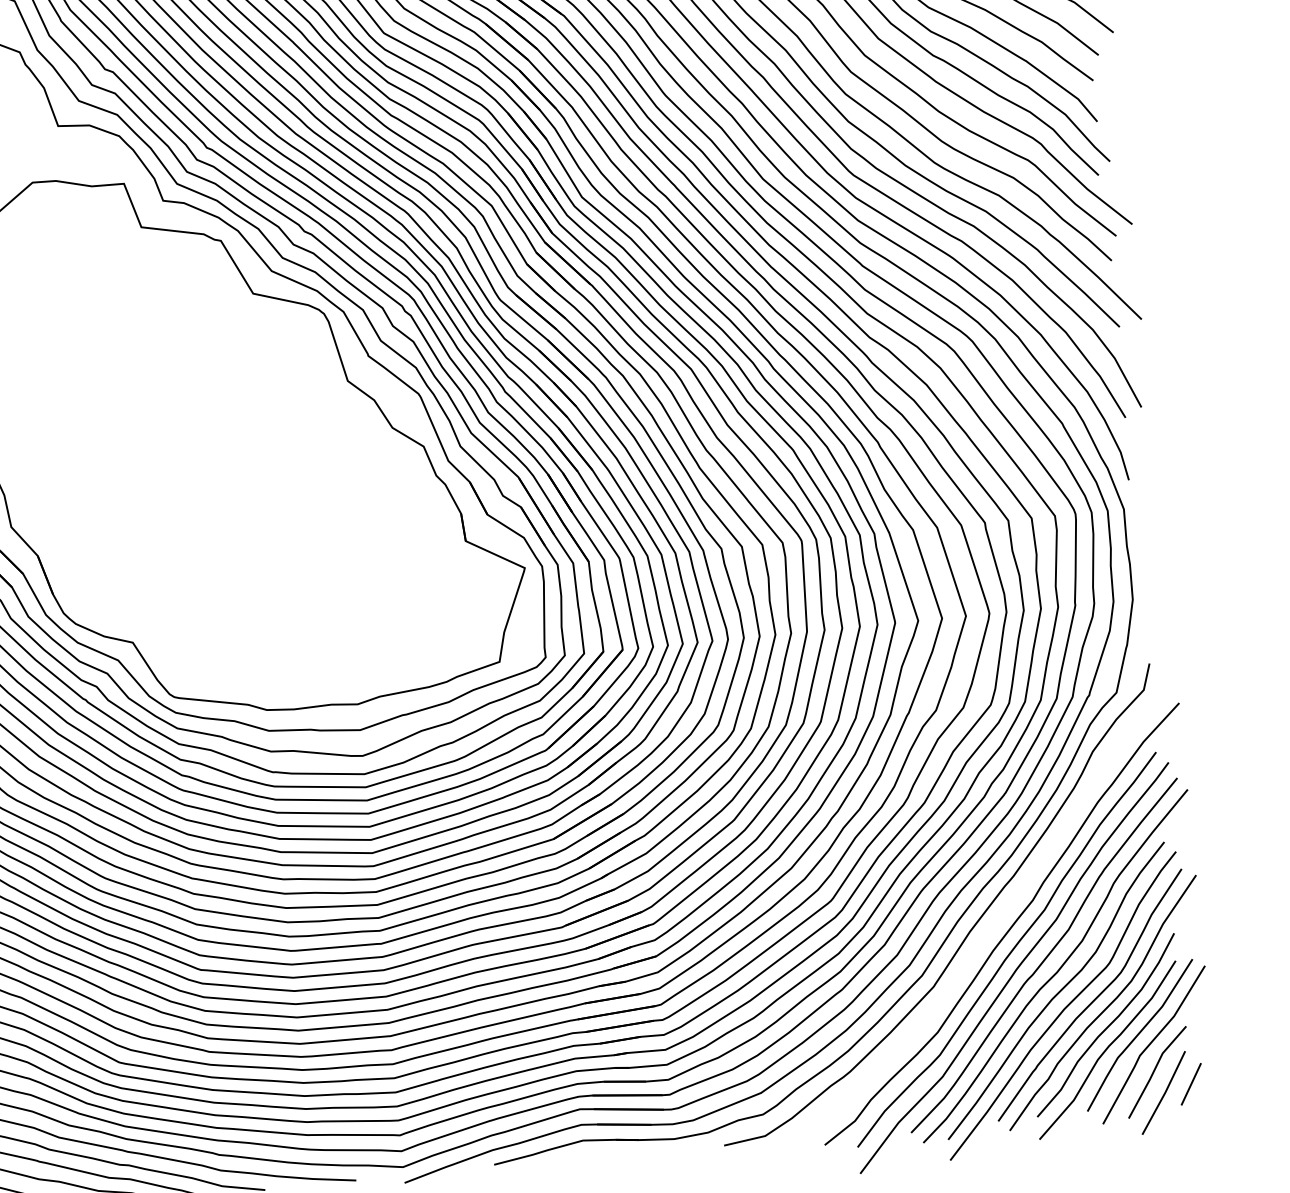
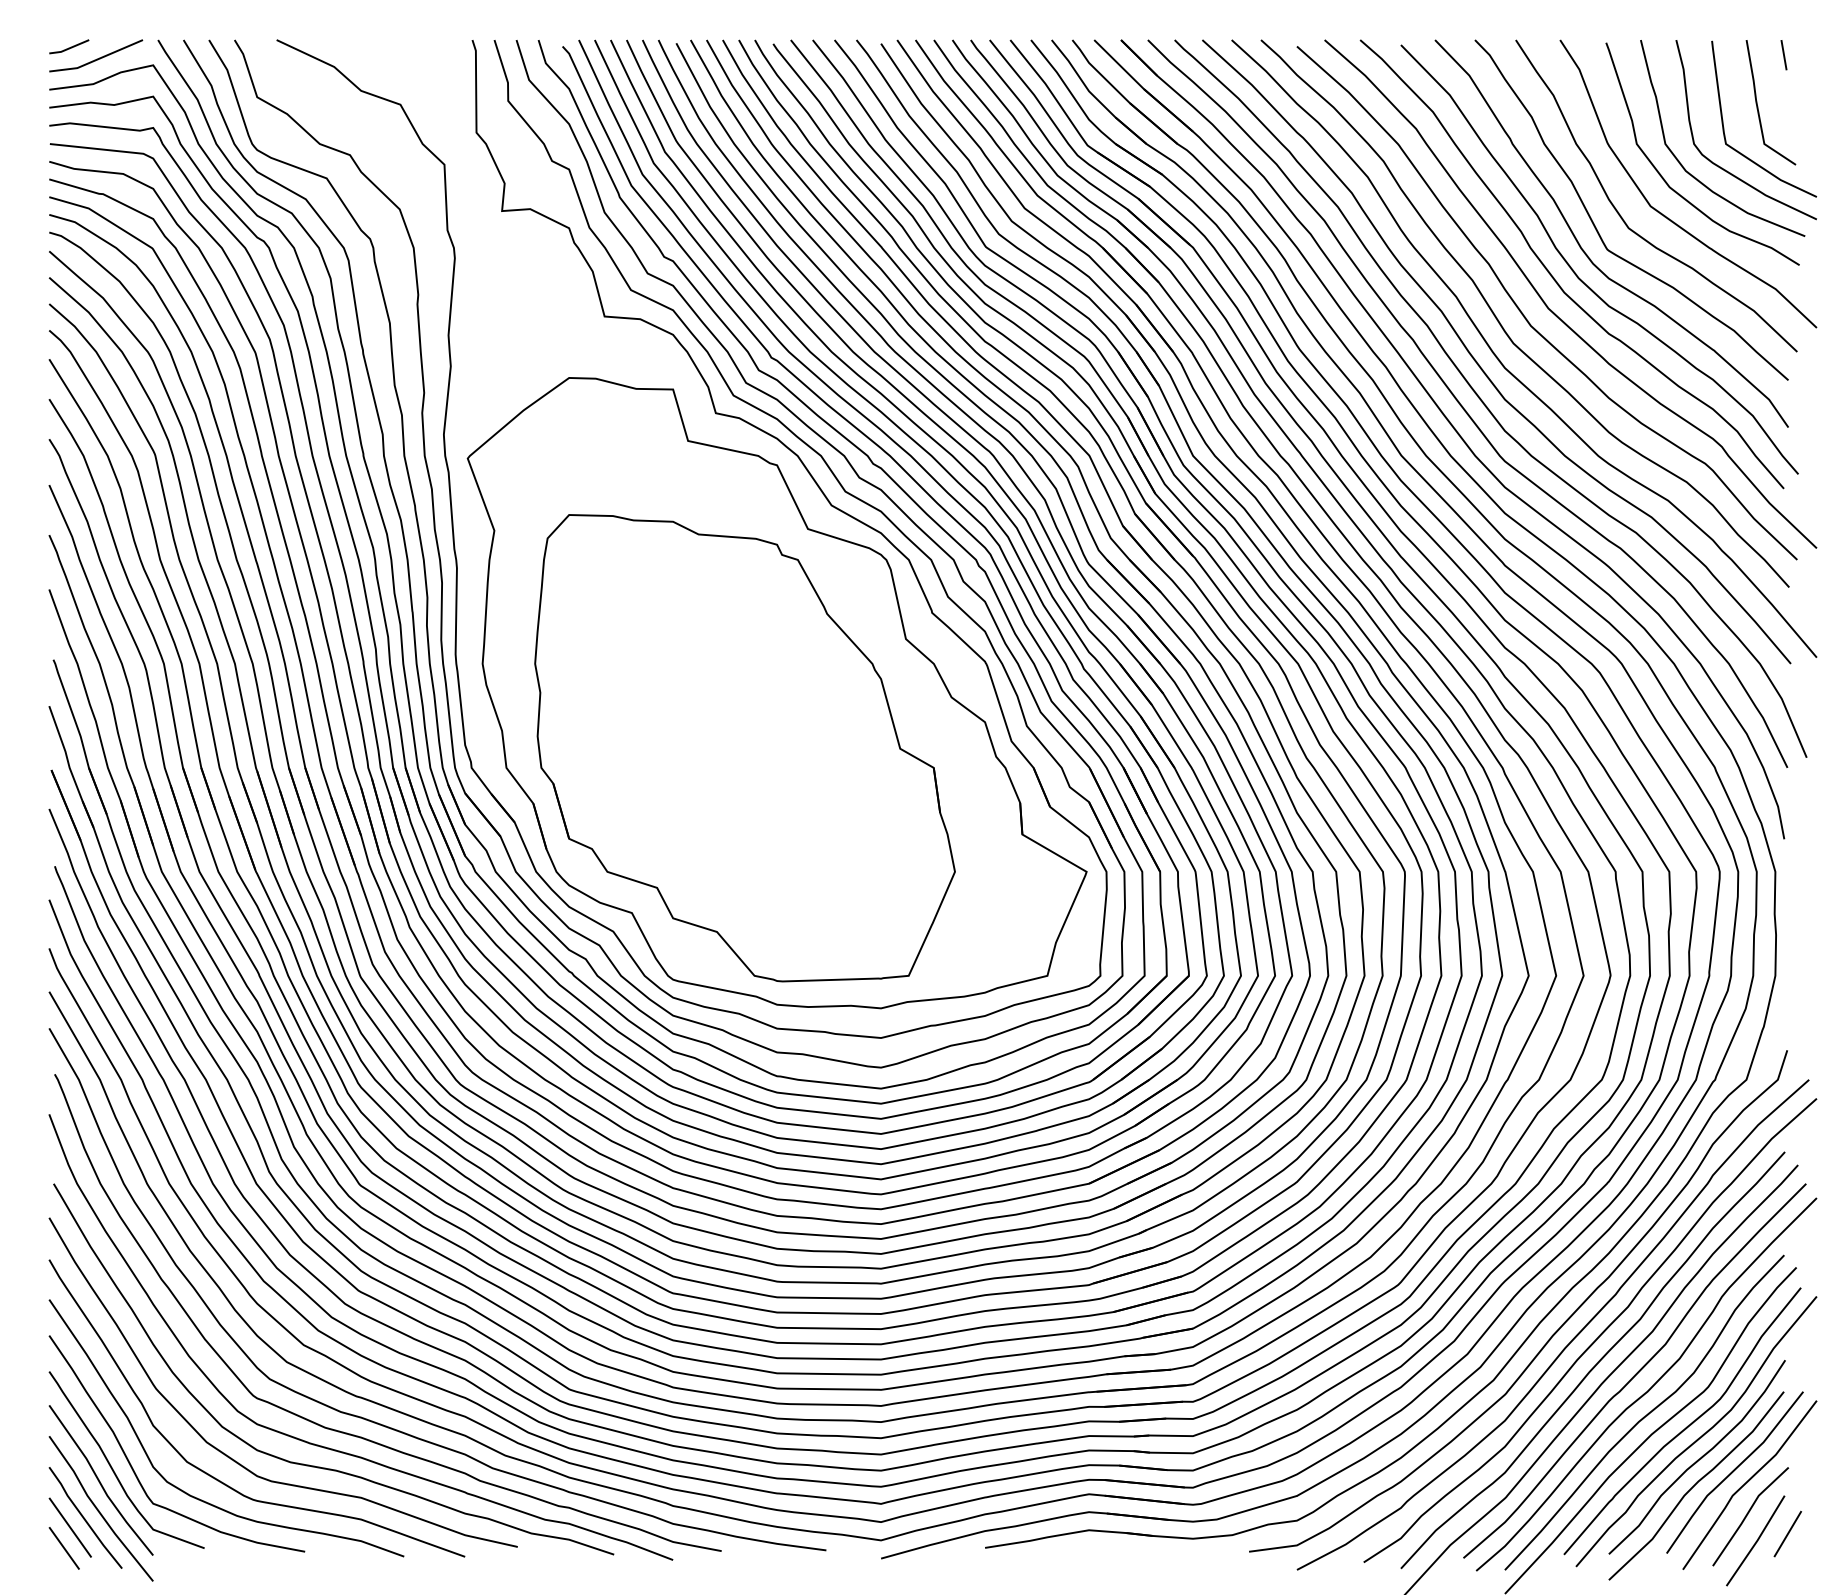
part: (216, 489) -> (744, 748), added
curve: (986, 933) -> (1571, 1339), added

